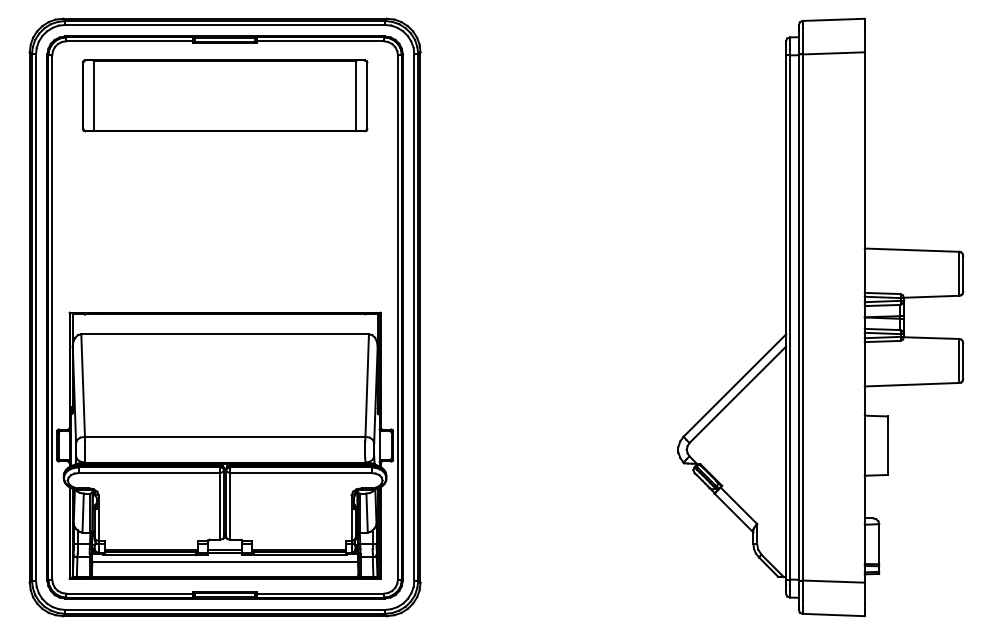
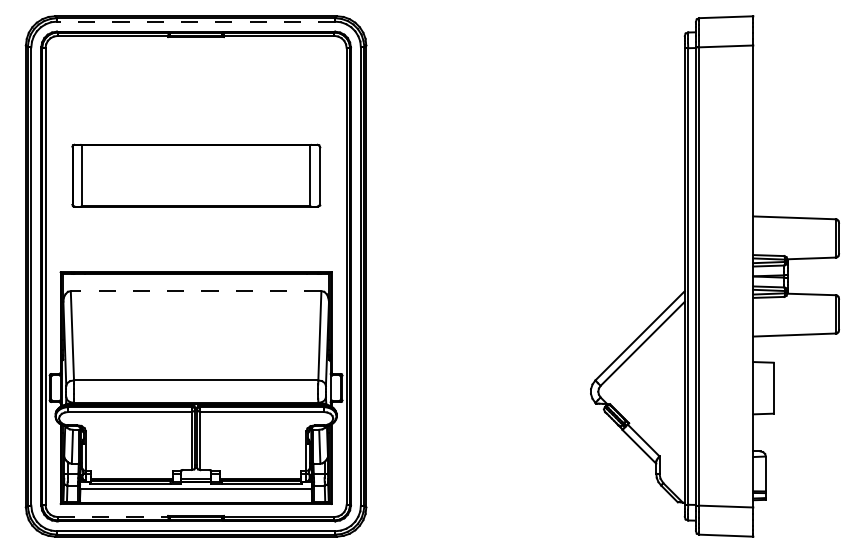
line: (225, 25) -> (196, 22), solid -> dashed
part: (225, 95) -> (196, 175), moved
line: (225, 334) -> (196, 291), solid -> dashed
line: (130, 593) -> (113, 516), solid -> dashed

